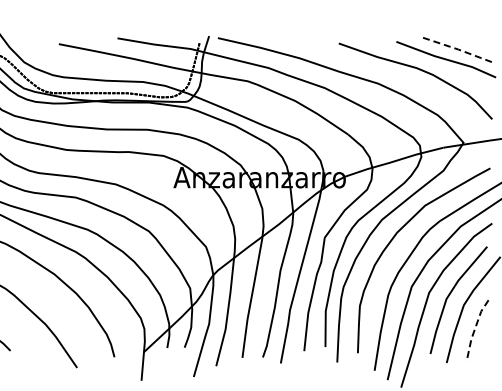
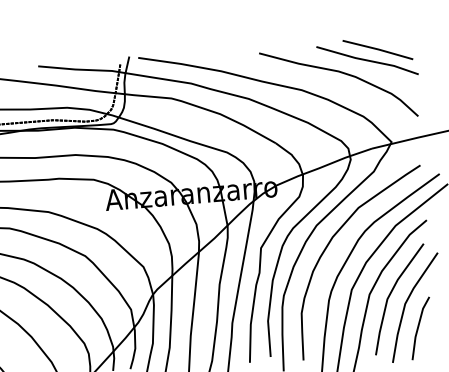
line: (458, 49) -> (378, 49), dashed -> solid
line: (474, 329) -> (417, 327), dashed -> solid

